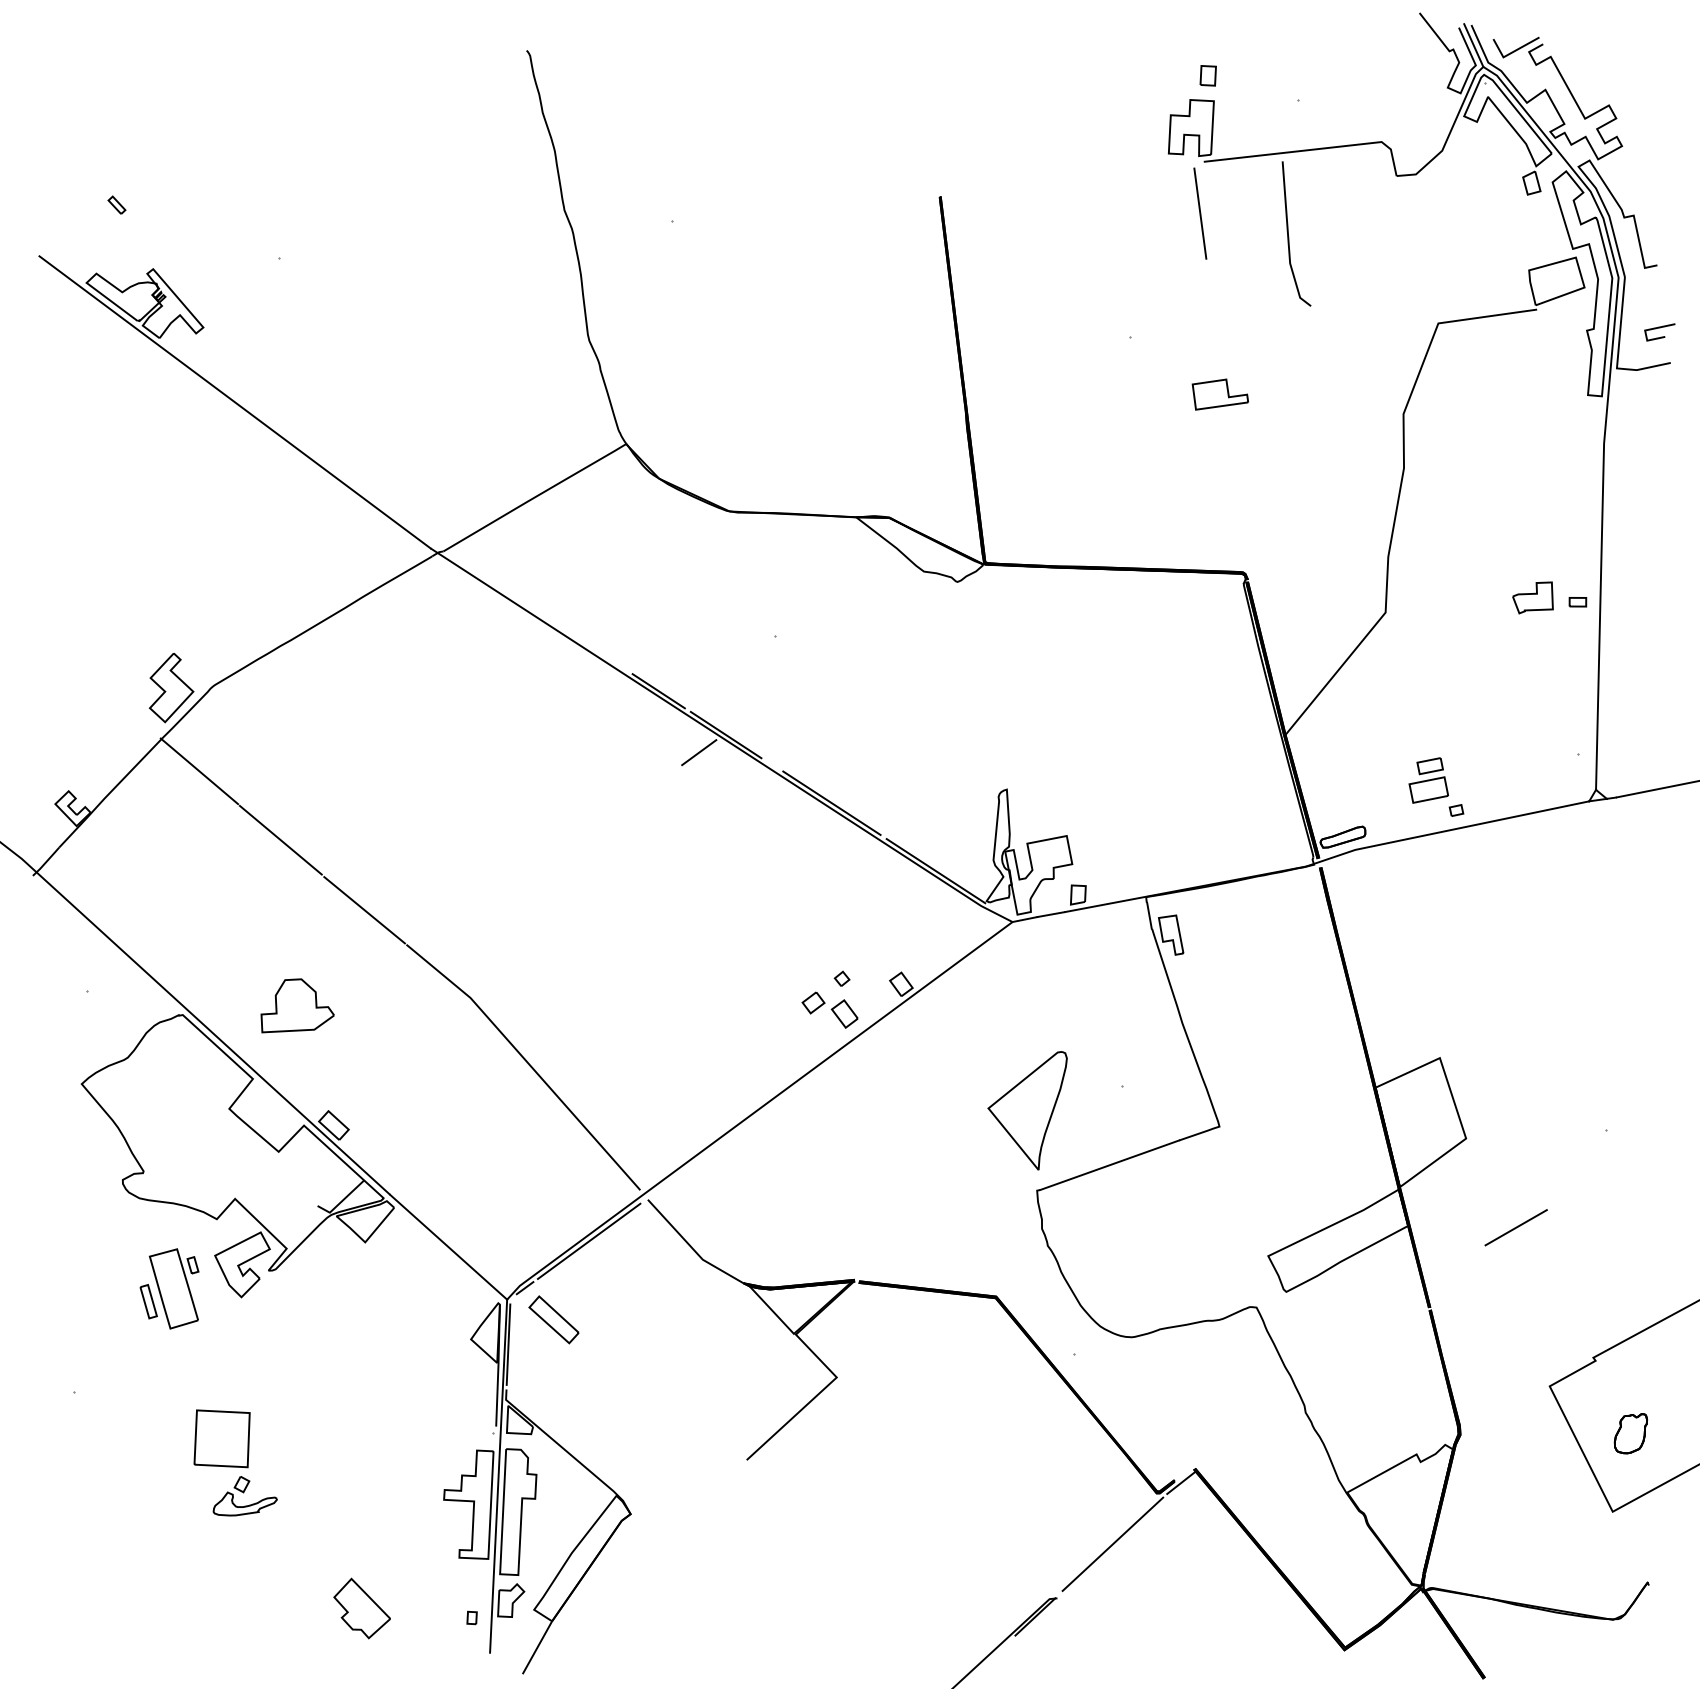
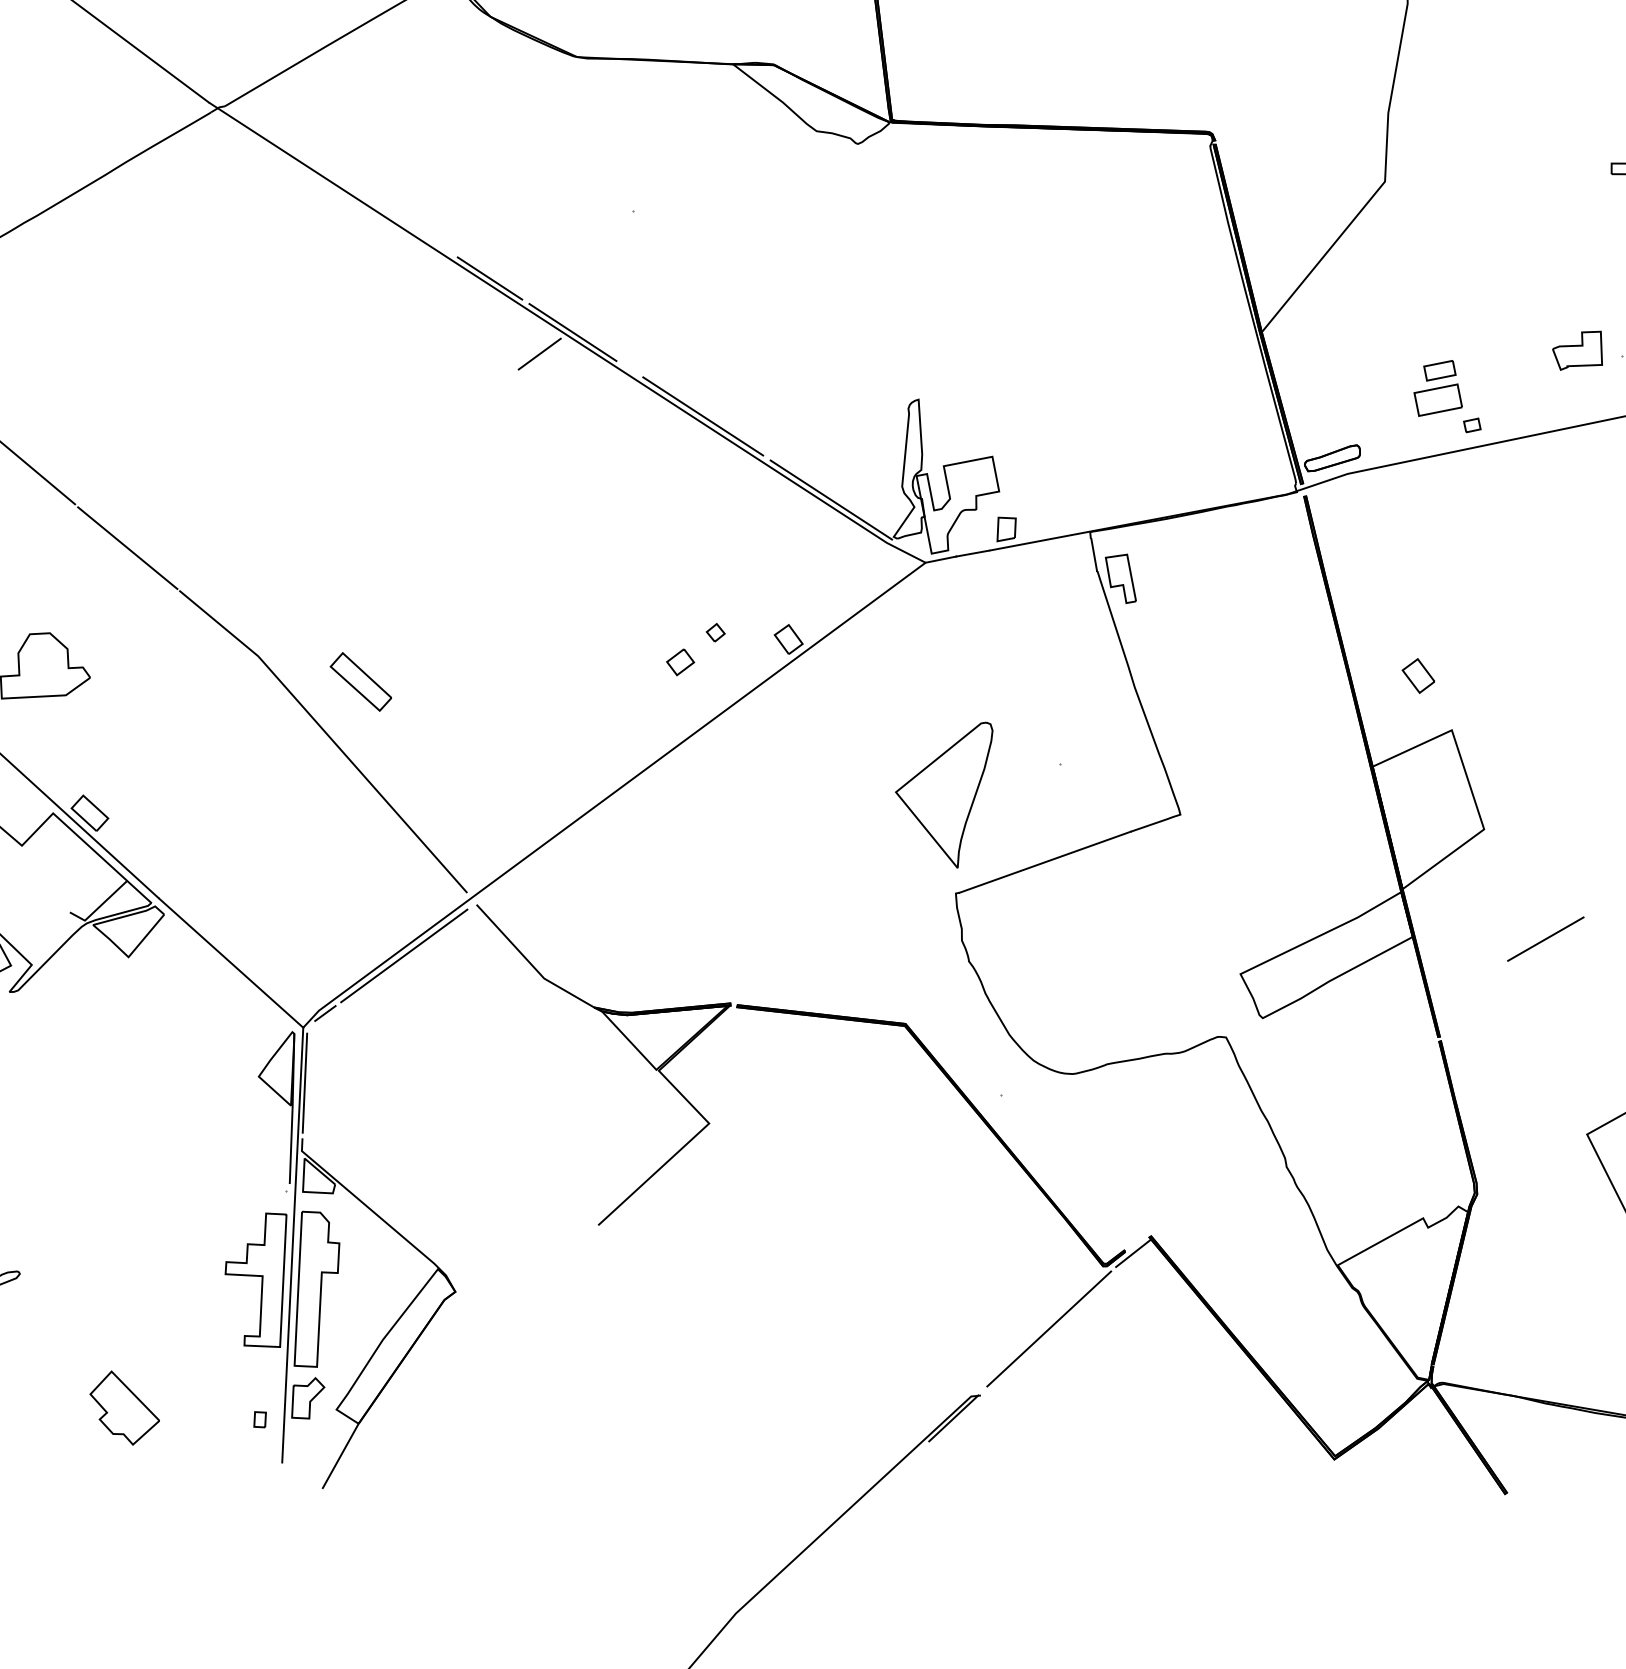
part: (1532, 597) -> (1576, 350), moved
part: (844, 1013) -> (1418, 675), moved
part: (553, 1319) -> (360, 681), moved

